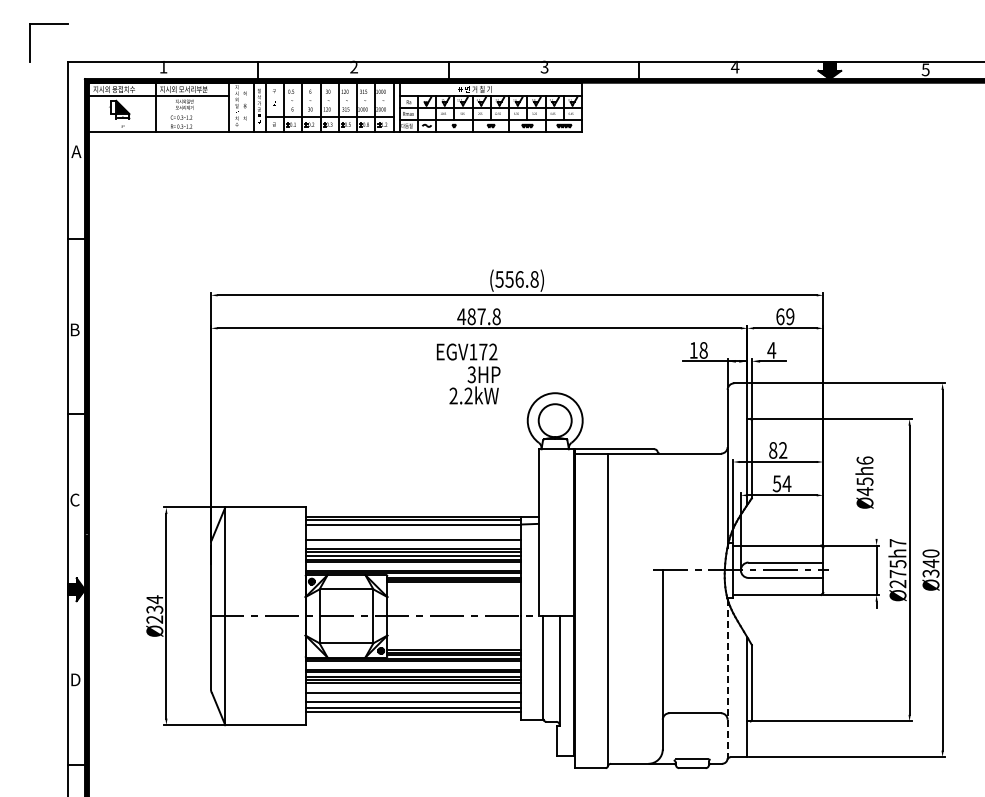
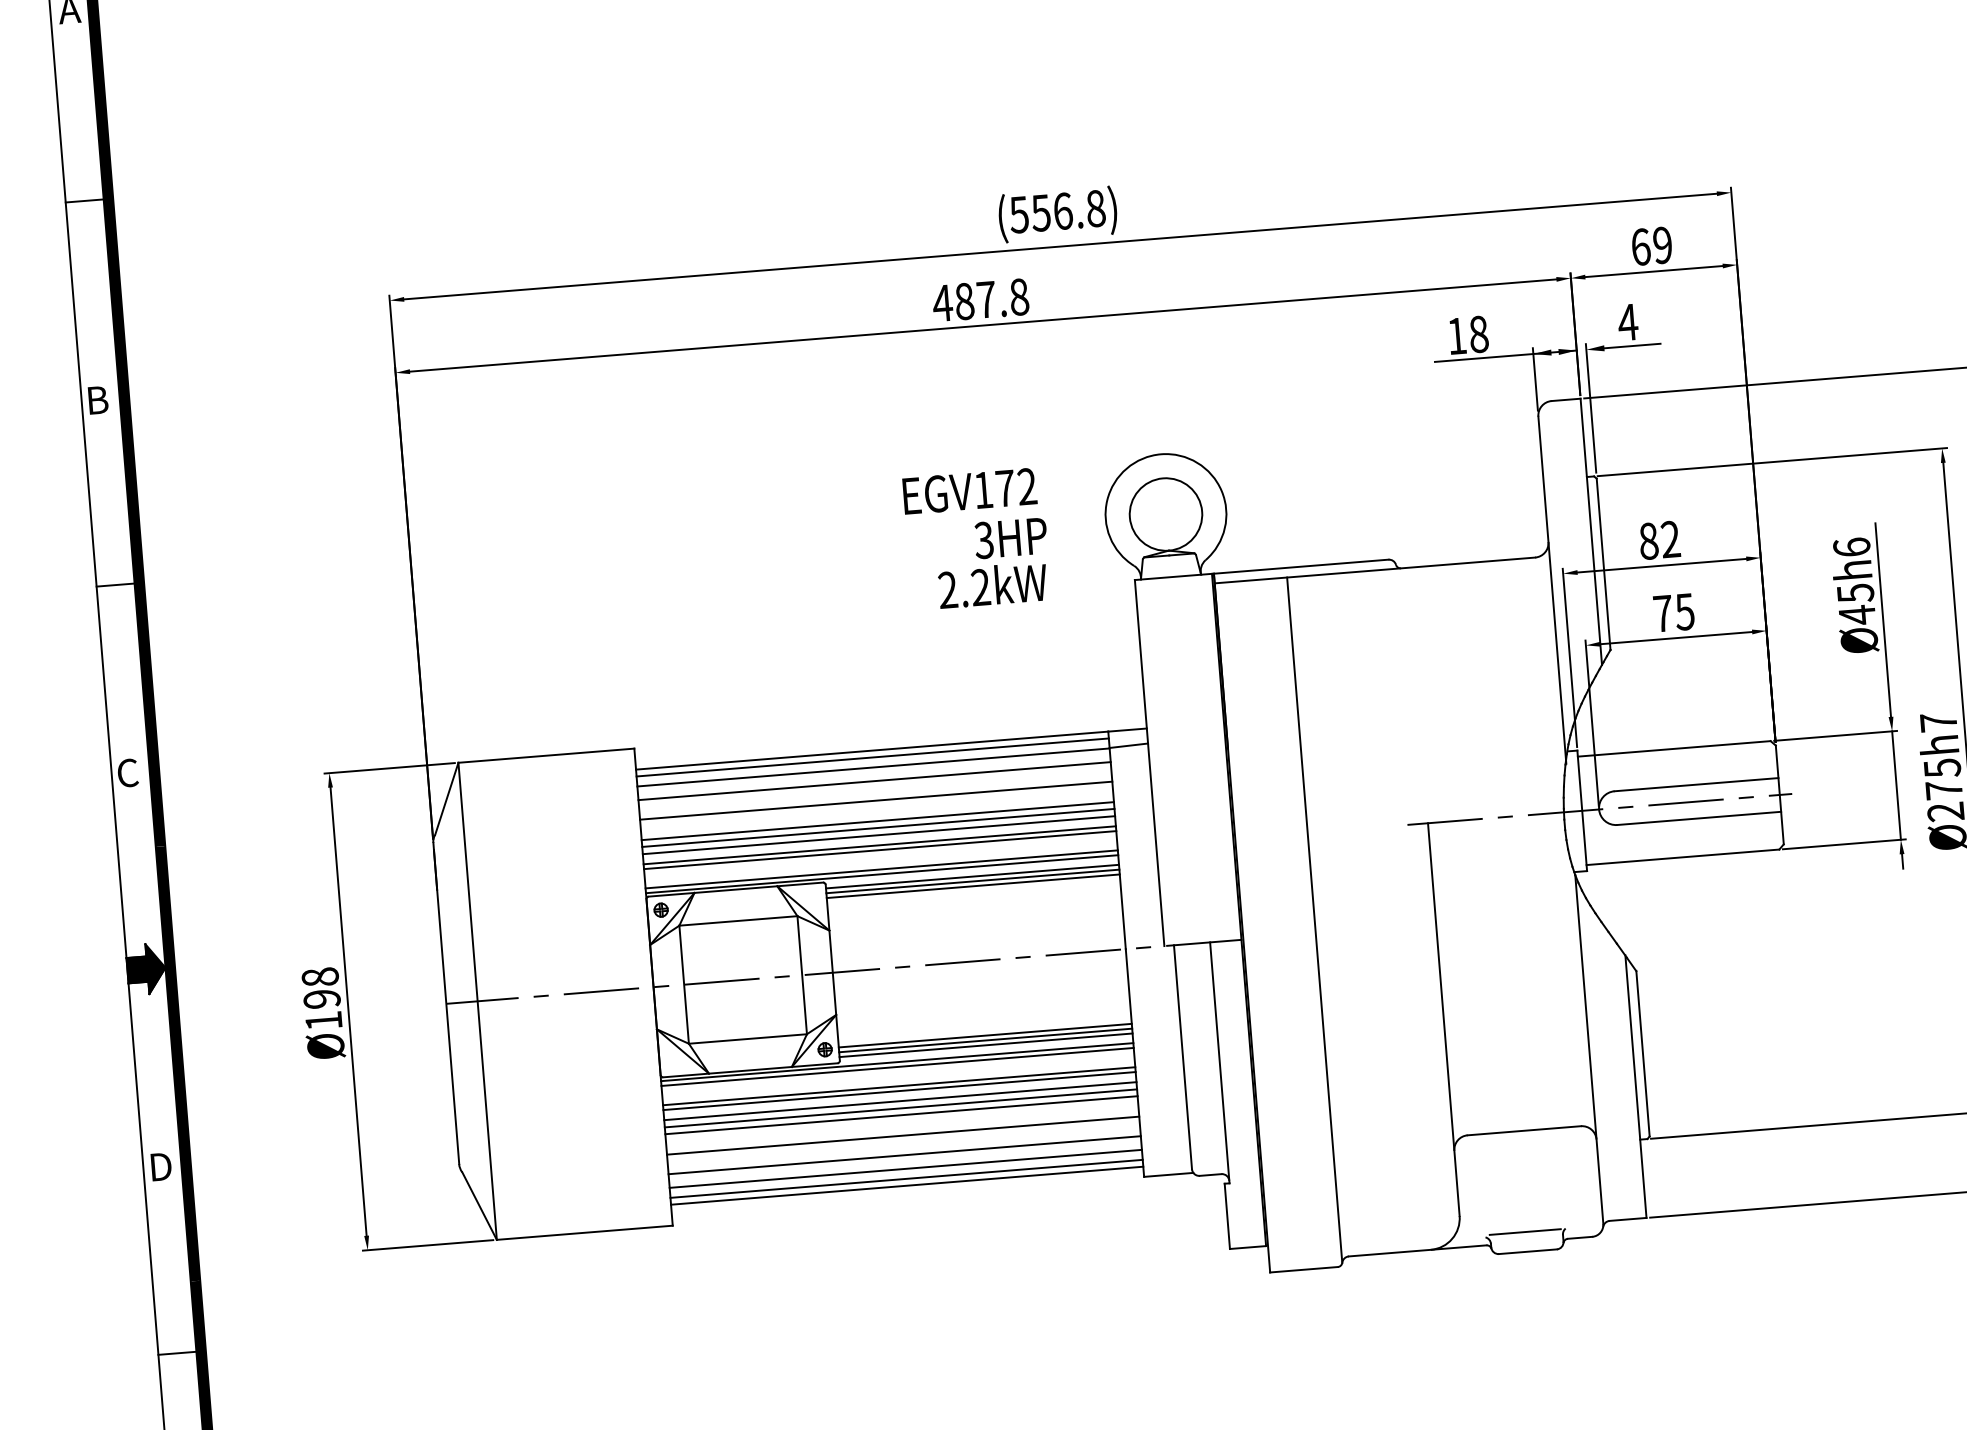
text: (468, 373) -> (976, 538), moved
text: (781, 483) -> (1672, 612), 54 -> 75
line: (876, 494) -> (1882, 619), added
line: (413, 530) -> (874, 780), added
text: (154, 609) -> (321, 998), Ø234 -> Ø198
line: (727, 678) -> (1588, 1049), dashed -> solid
line: (413, 715) -> (907, 1185), added

